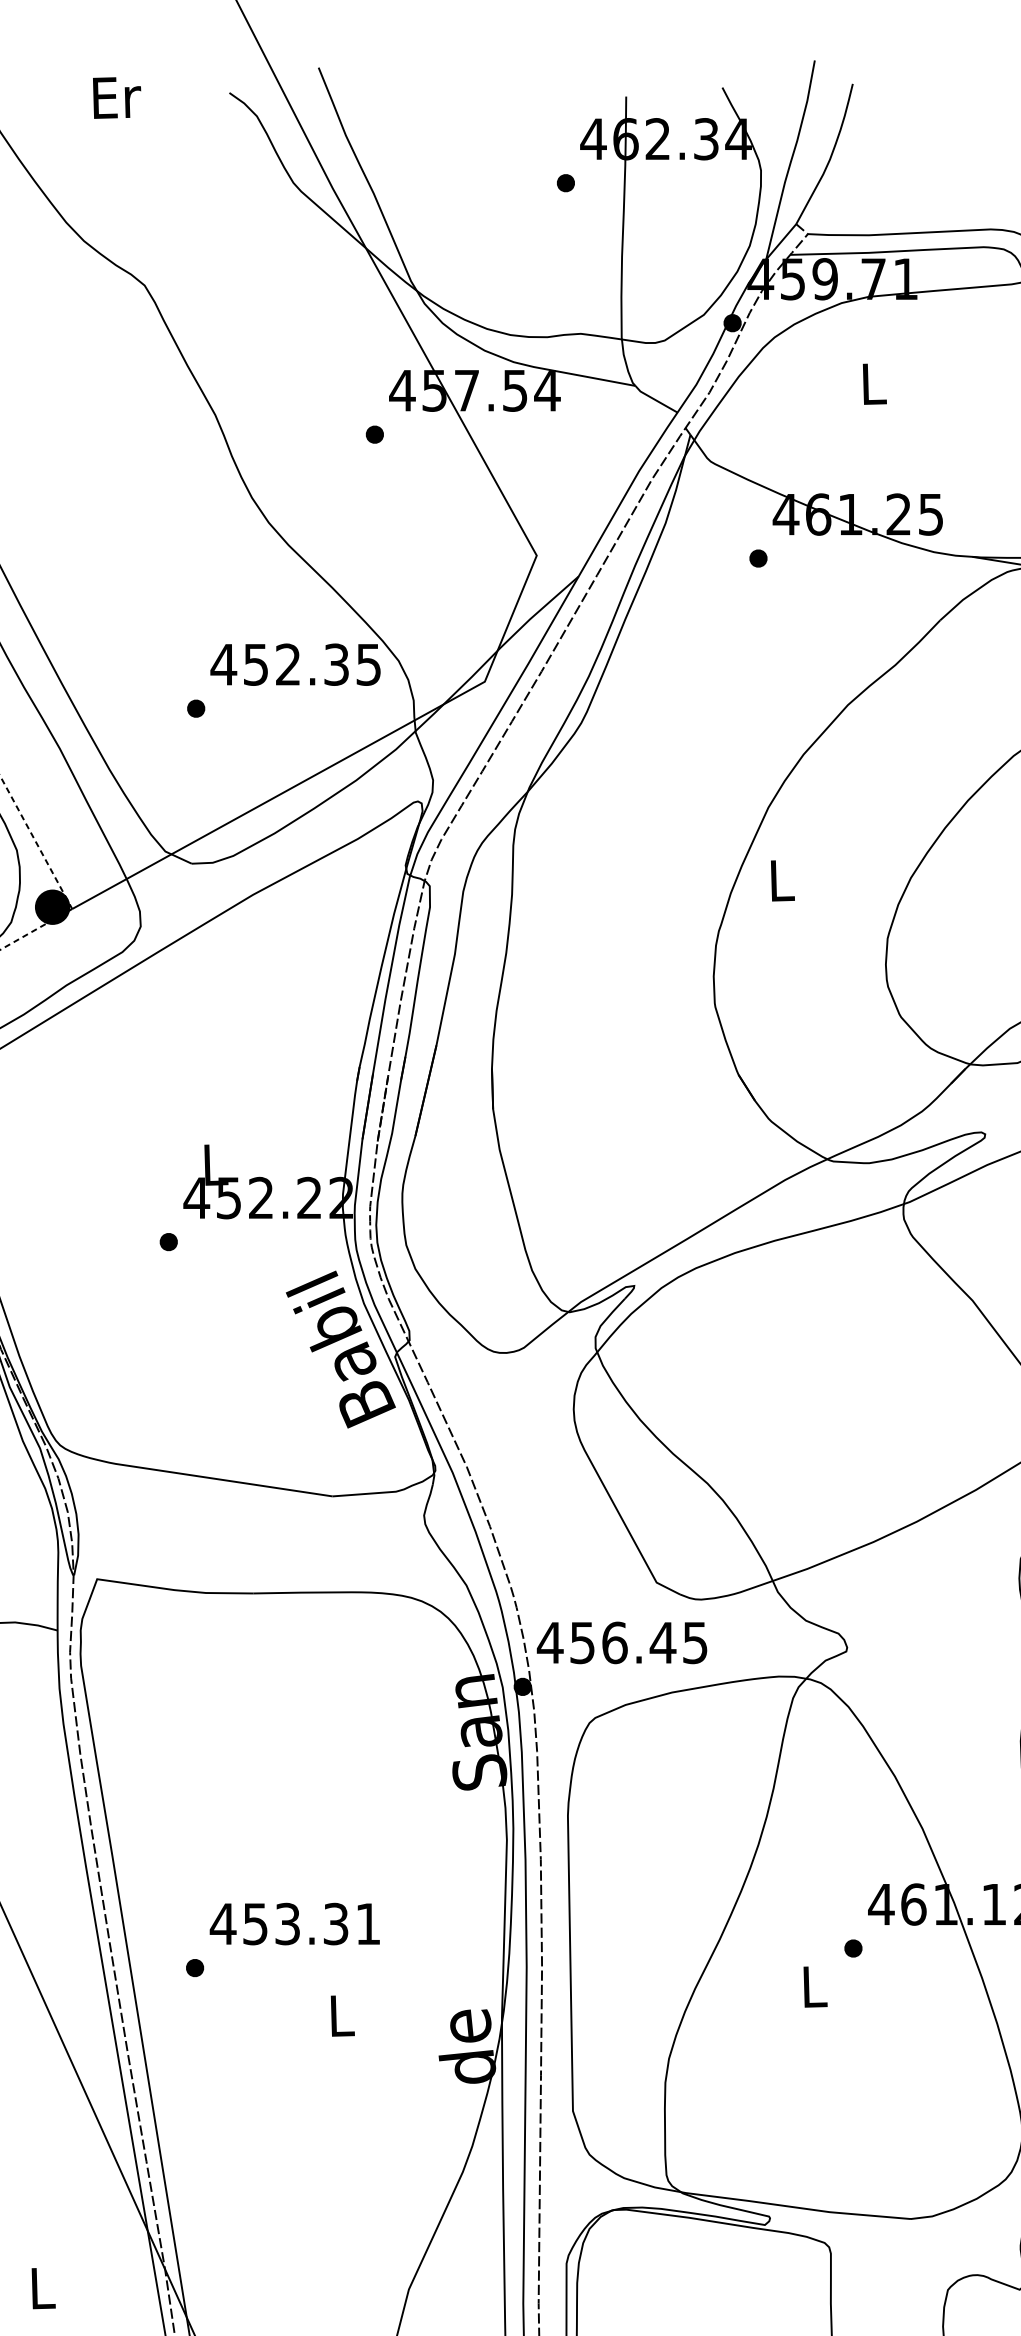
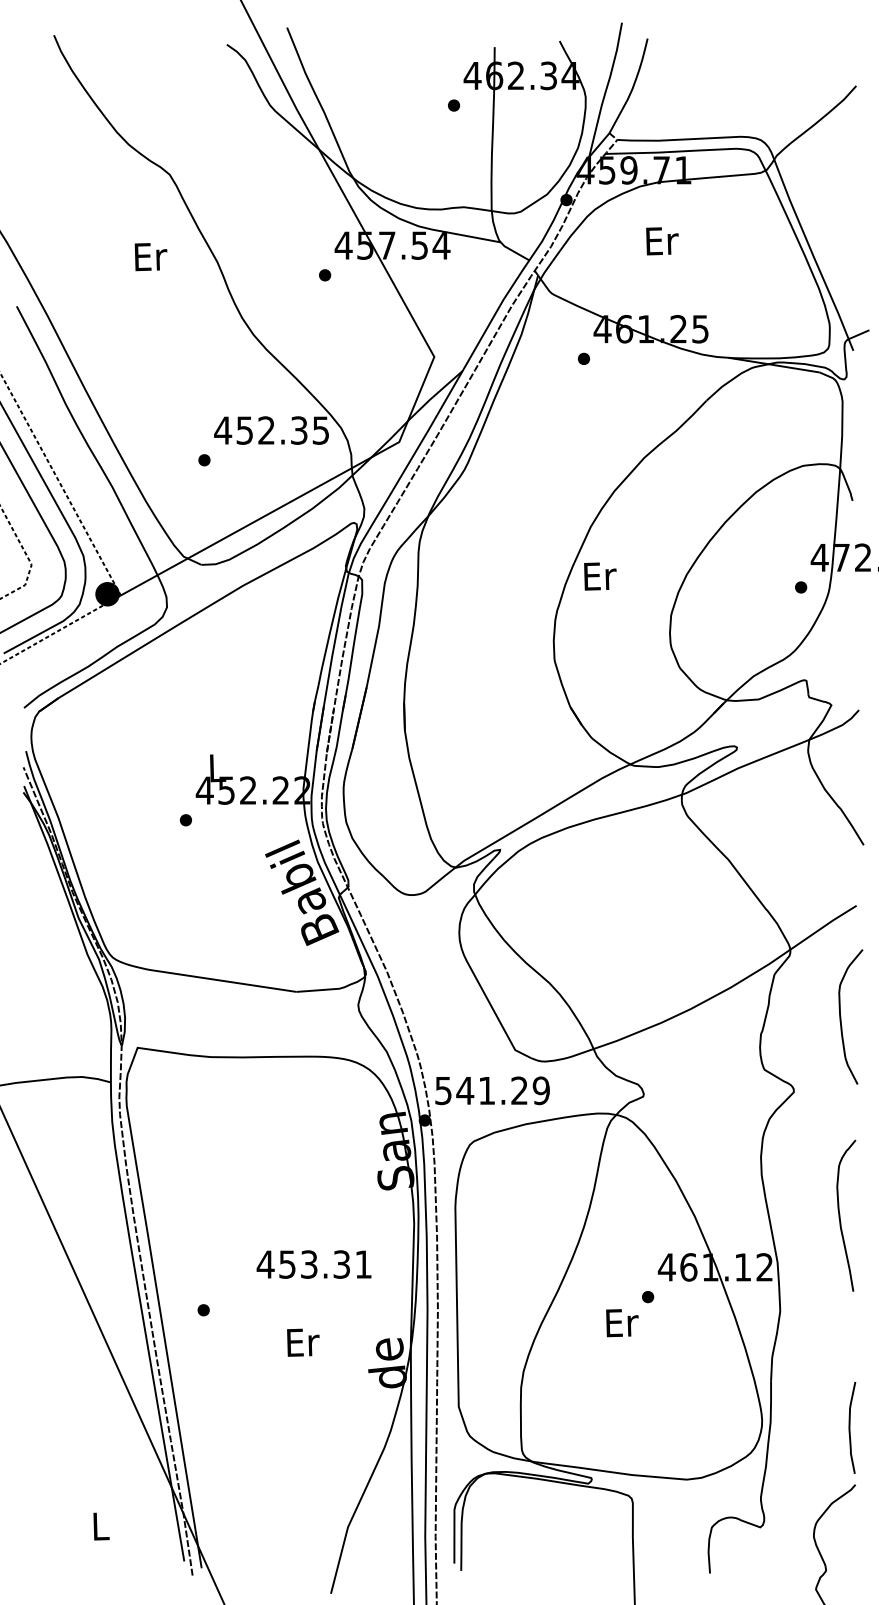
text: (116, 98) -> (150, 257), moved
text: (874, 384) -> (662, 241), L -> Er
text: (782, 880) -> (600, 576), L -> Er
text: (621, 1642) -> (491, 1090), 456.45 -> 541.29
text: (294, 1923) -> (313, 1264), moved
text: (815, 1987) -> (622, 1323), L -> Er
text: (342, 2015) -> (303, 1342), L -> Er

